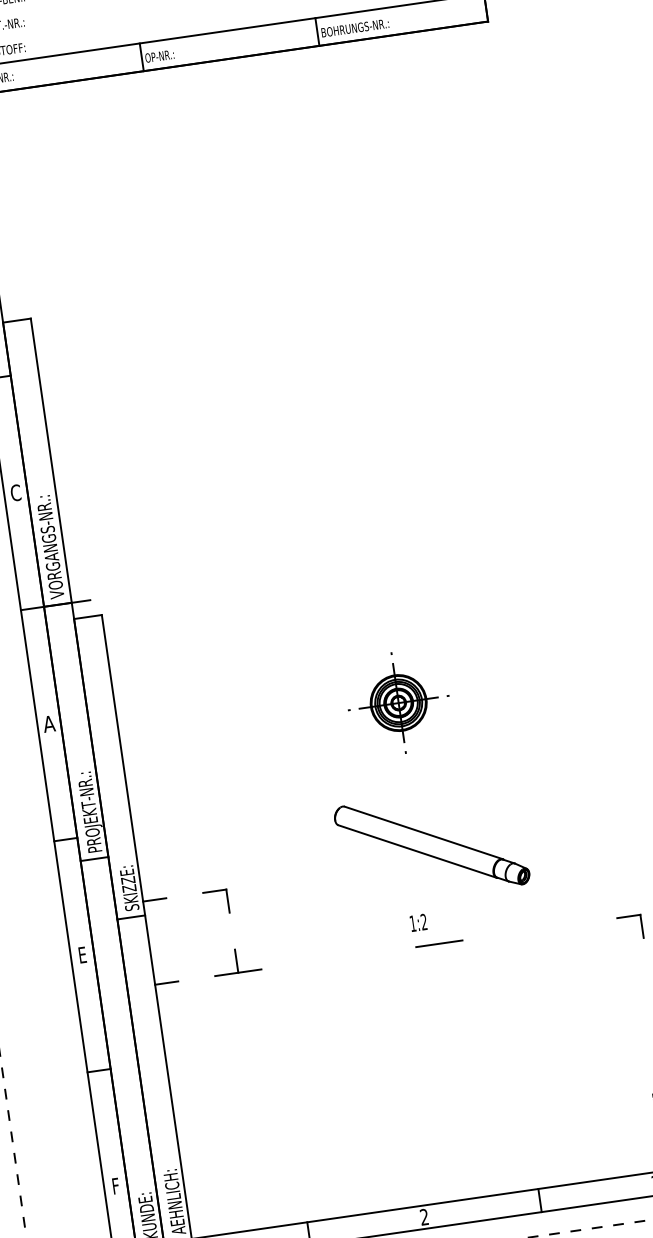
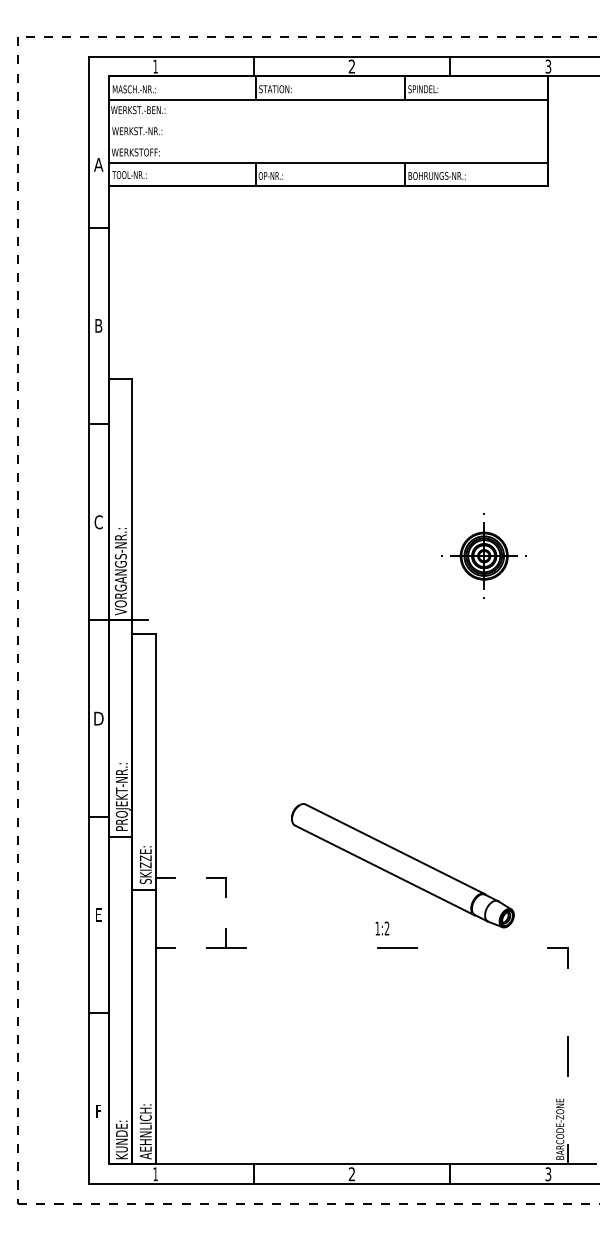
part: (397, 702) -> (483, 555), moved
text: (48, 723) -> (98, 718), A -> D
part: (431, 845) -> (402, 865), size x1.43

